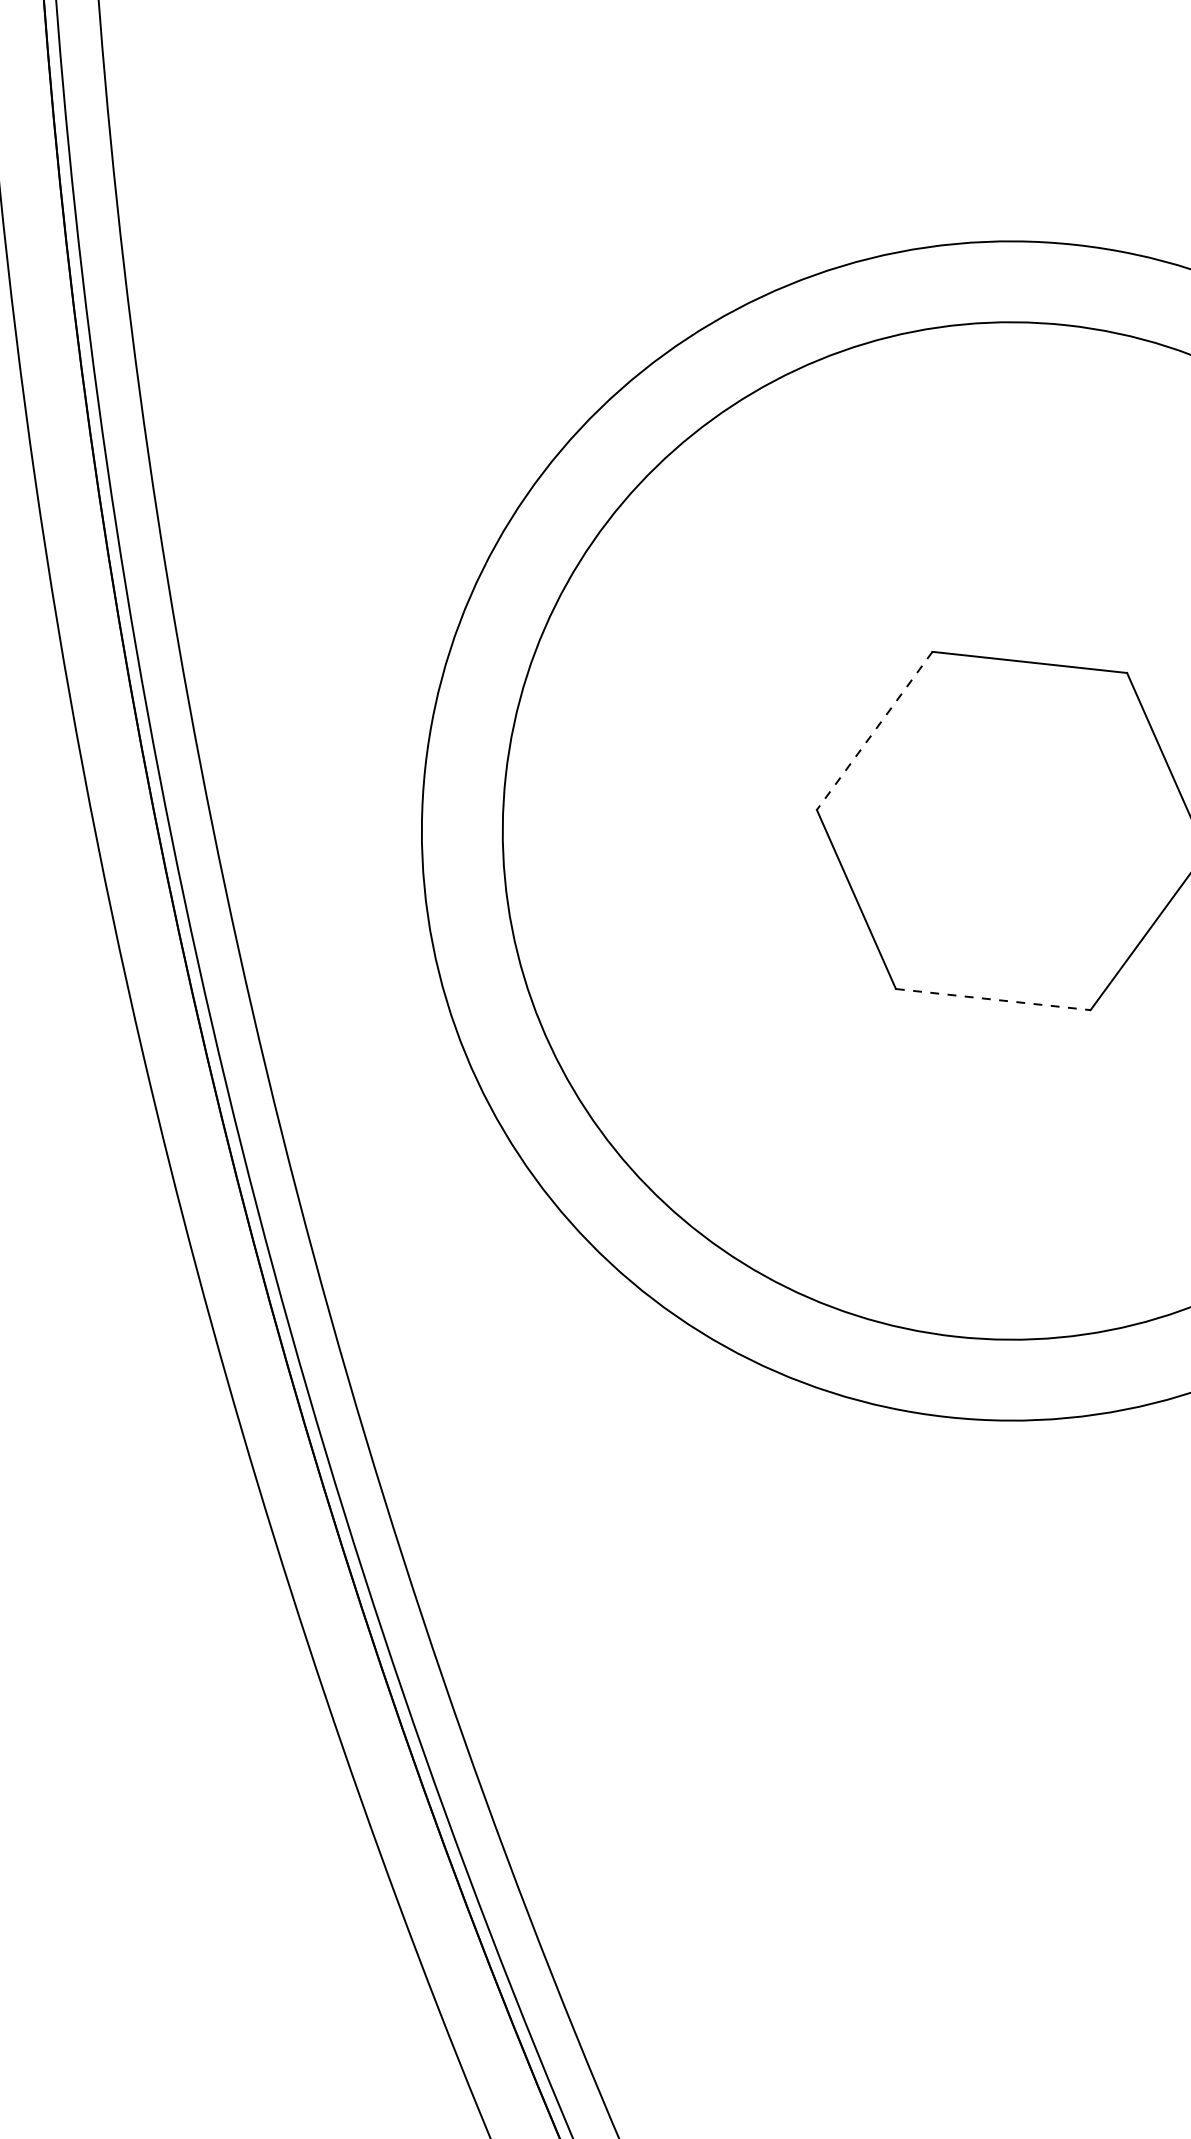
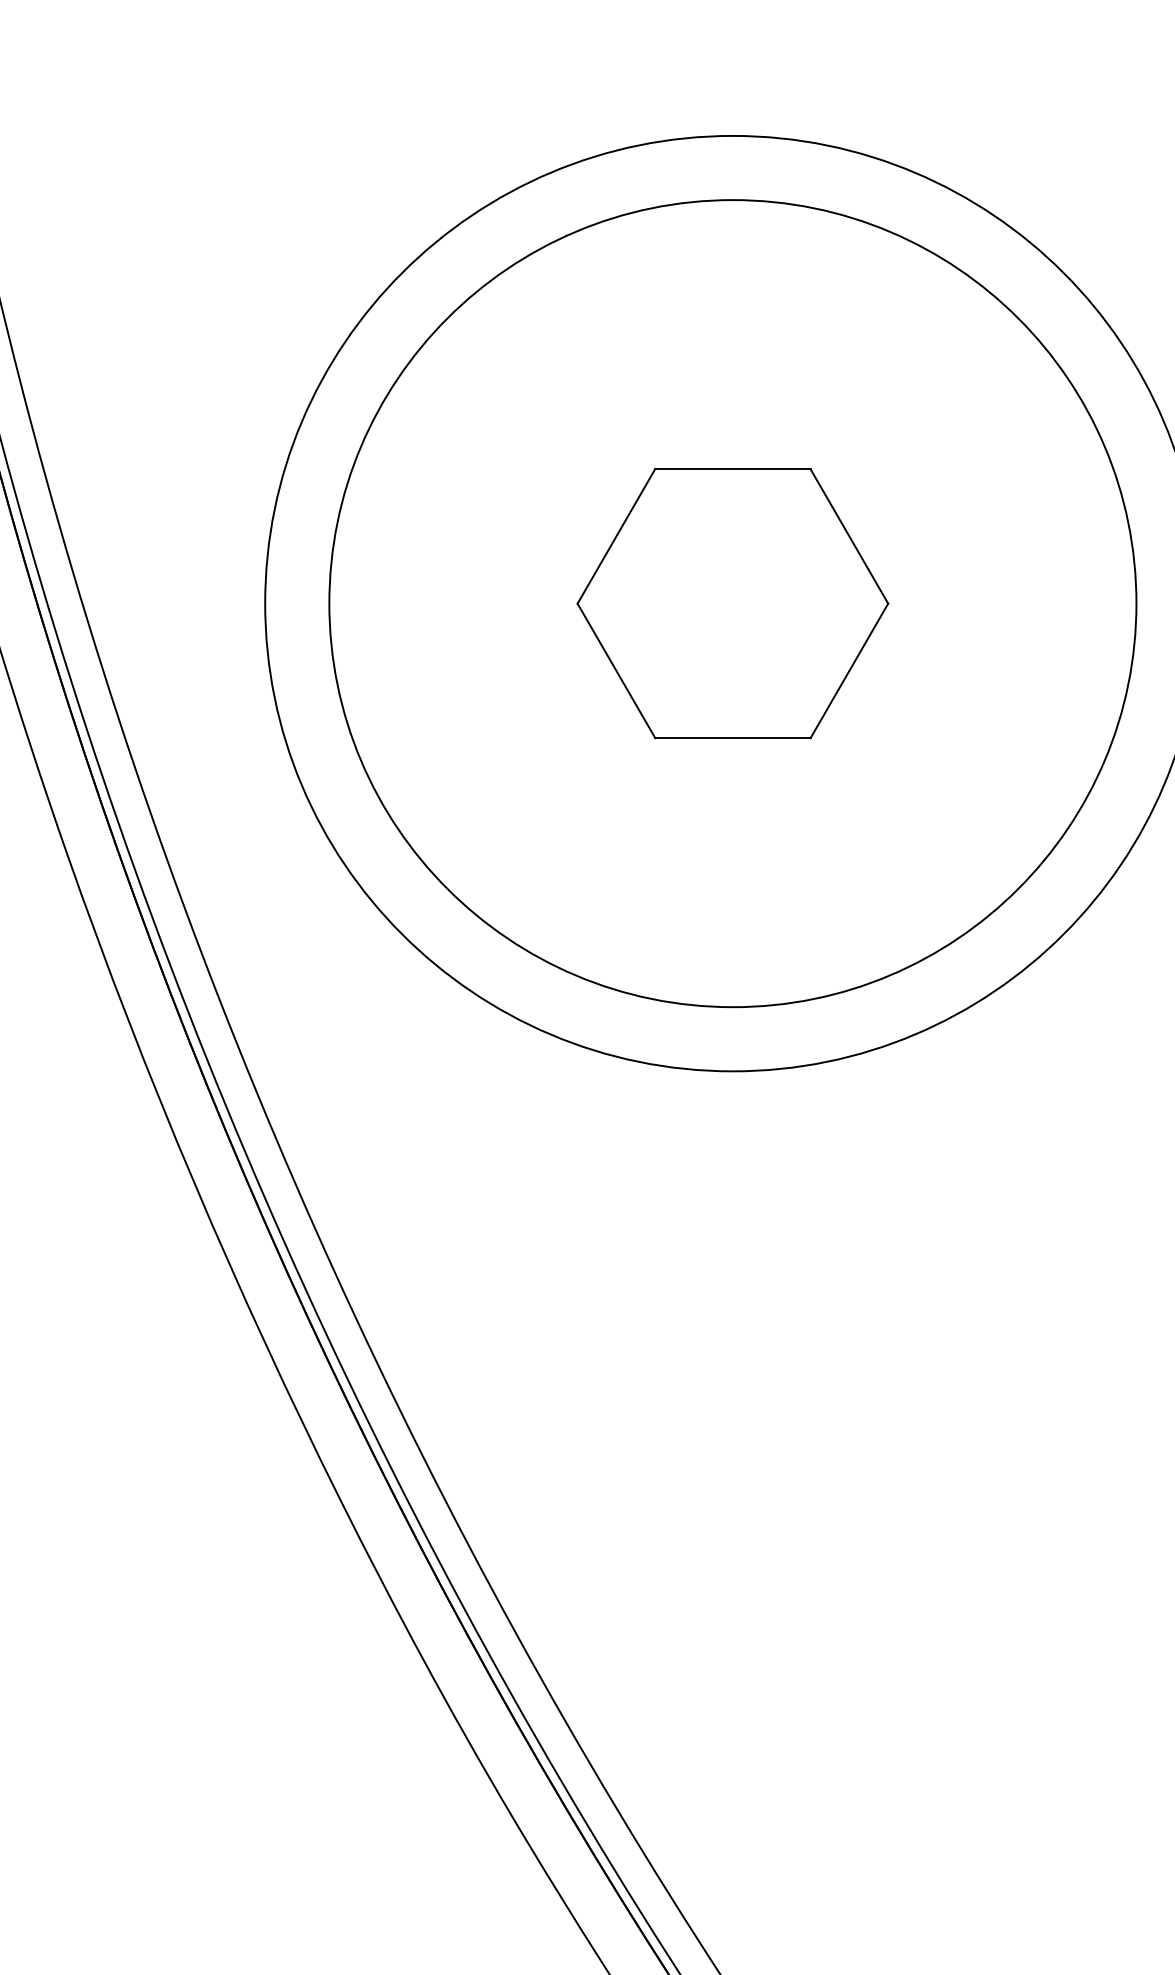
line: (874, 731) -> (616, 536), dashed -> solid
line: (992, 999) -> (732, 738), dashed -> solid

